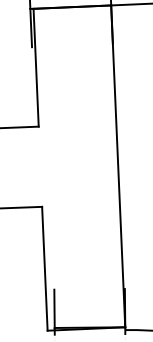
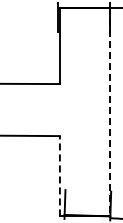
line: (118, 167) -> (110, 112), solid -> dashed
line: (44, 267) -> (59, 175), solid -> dashed

